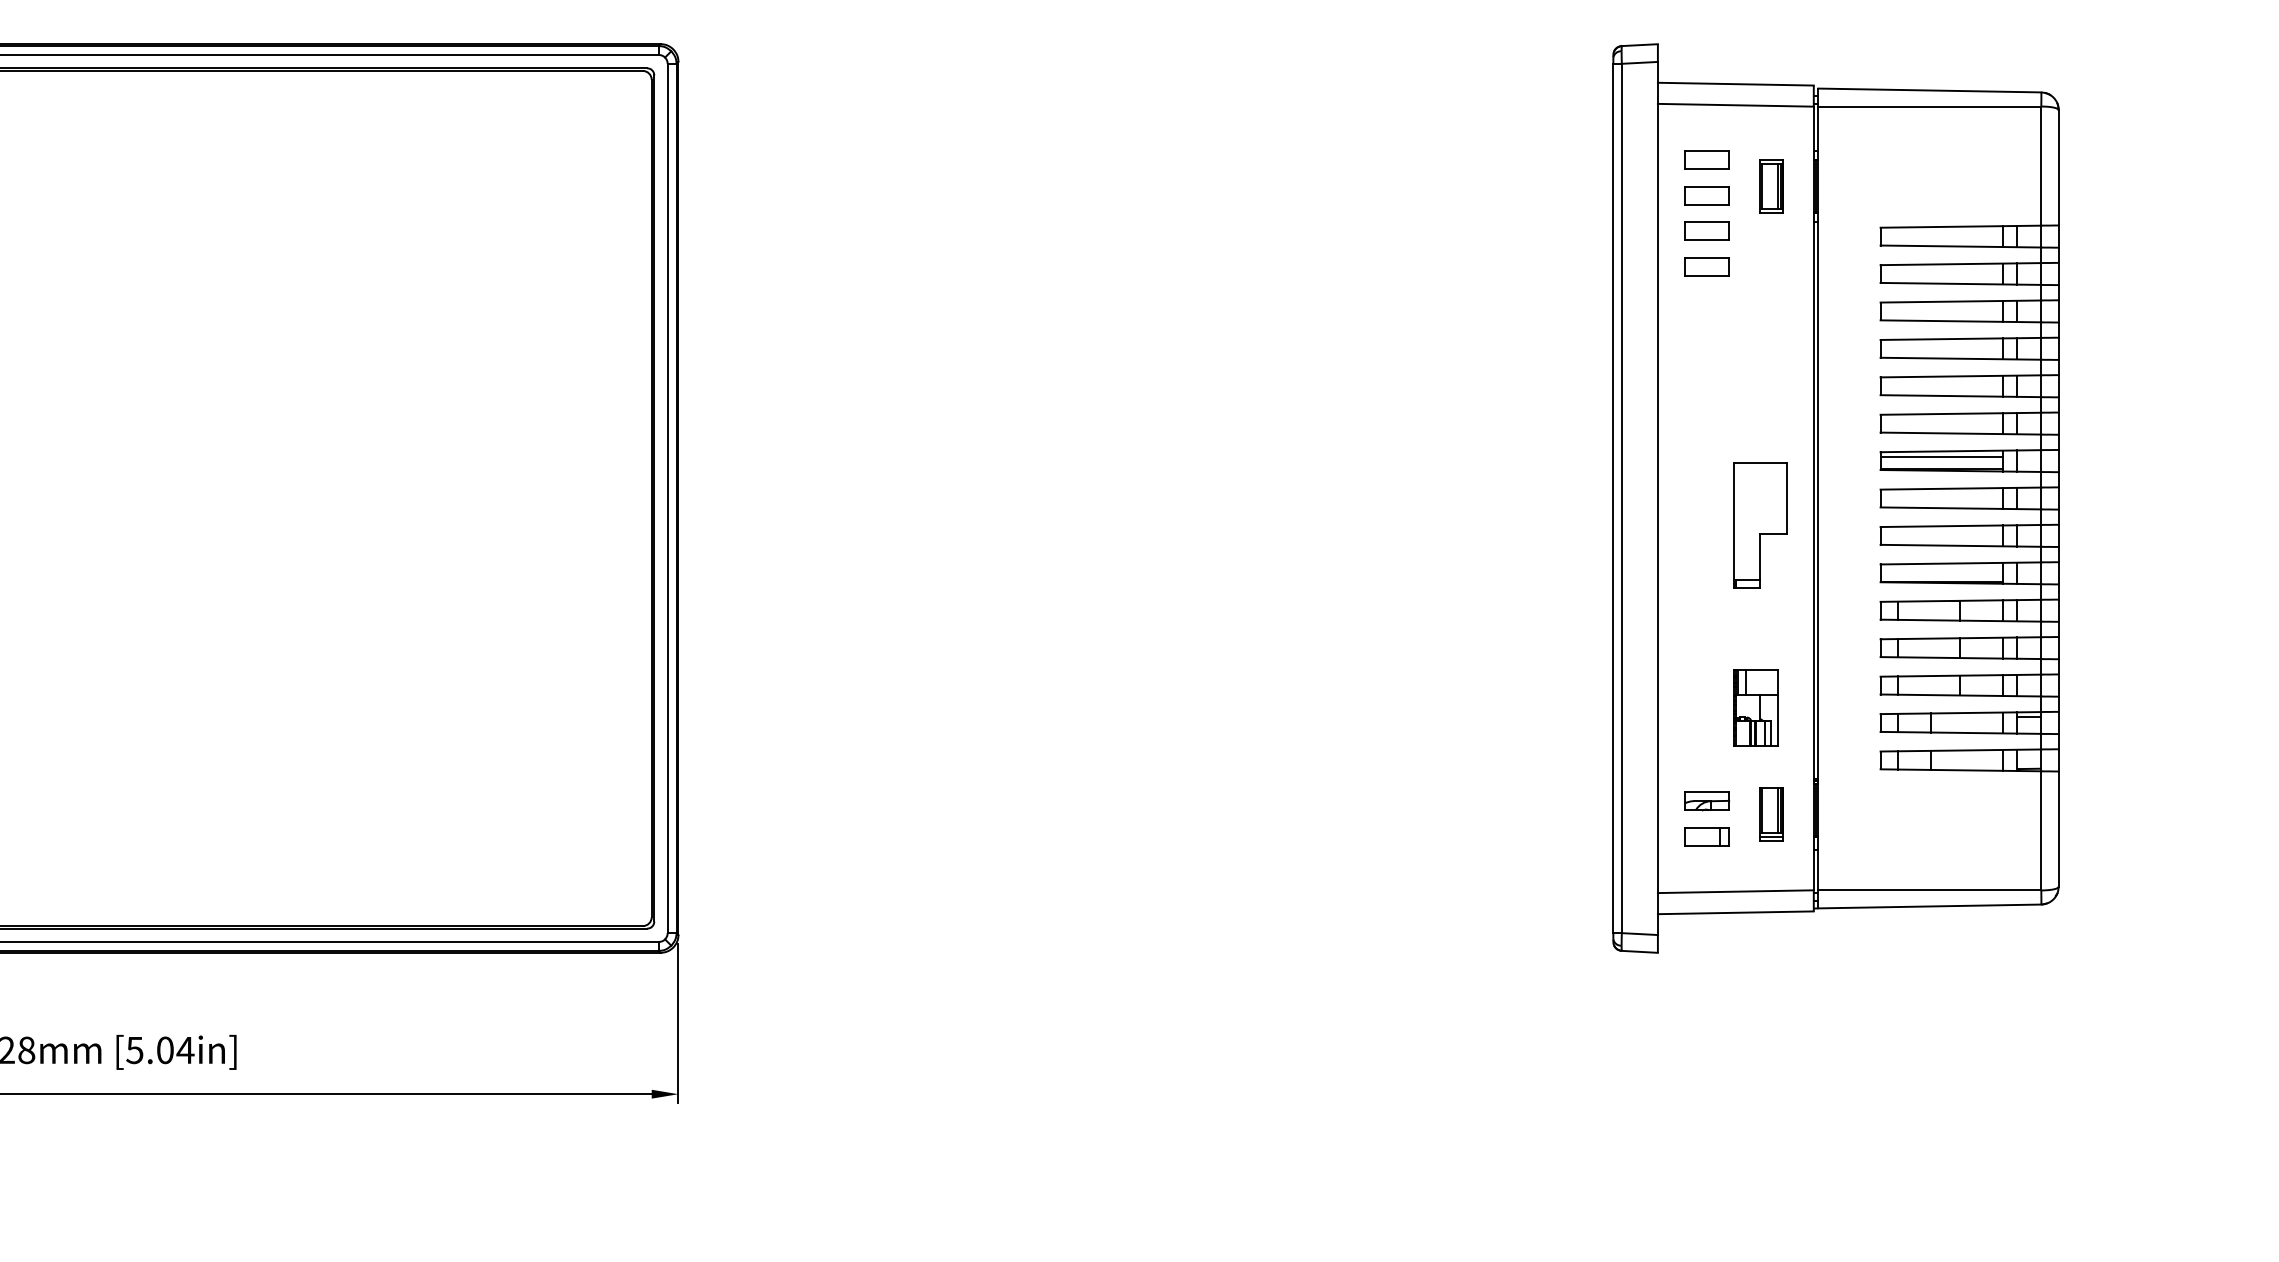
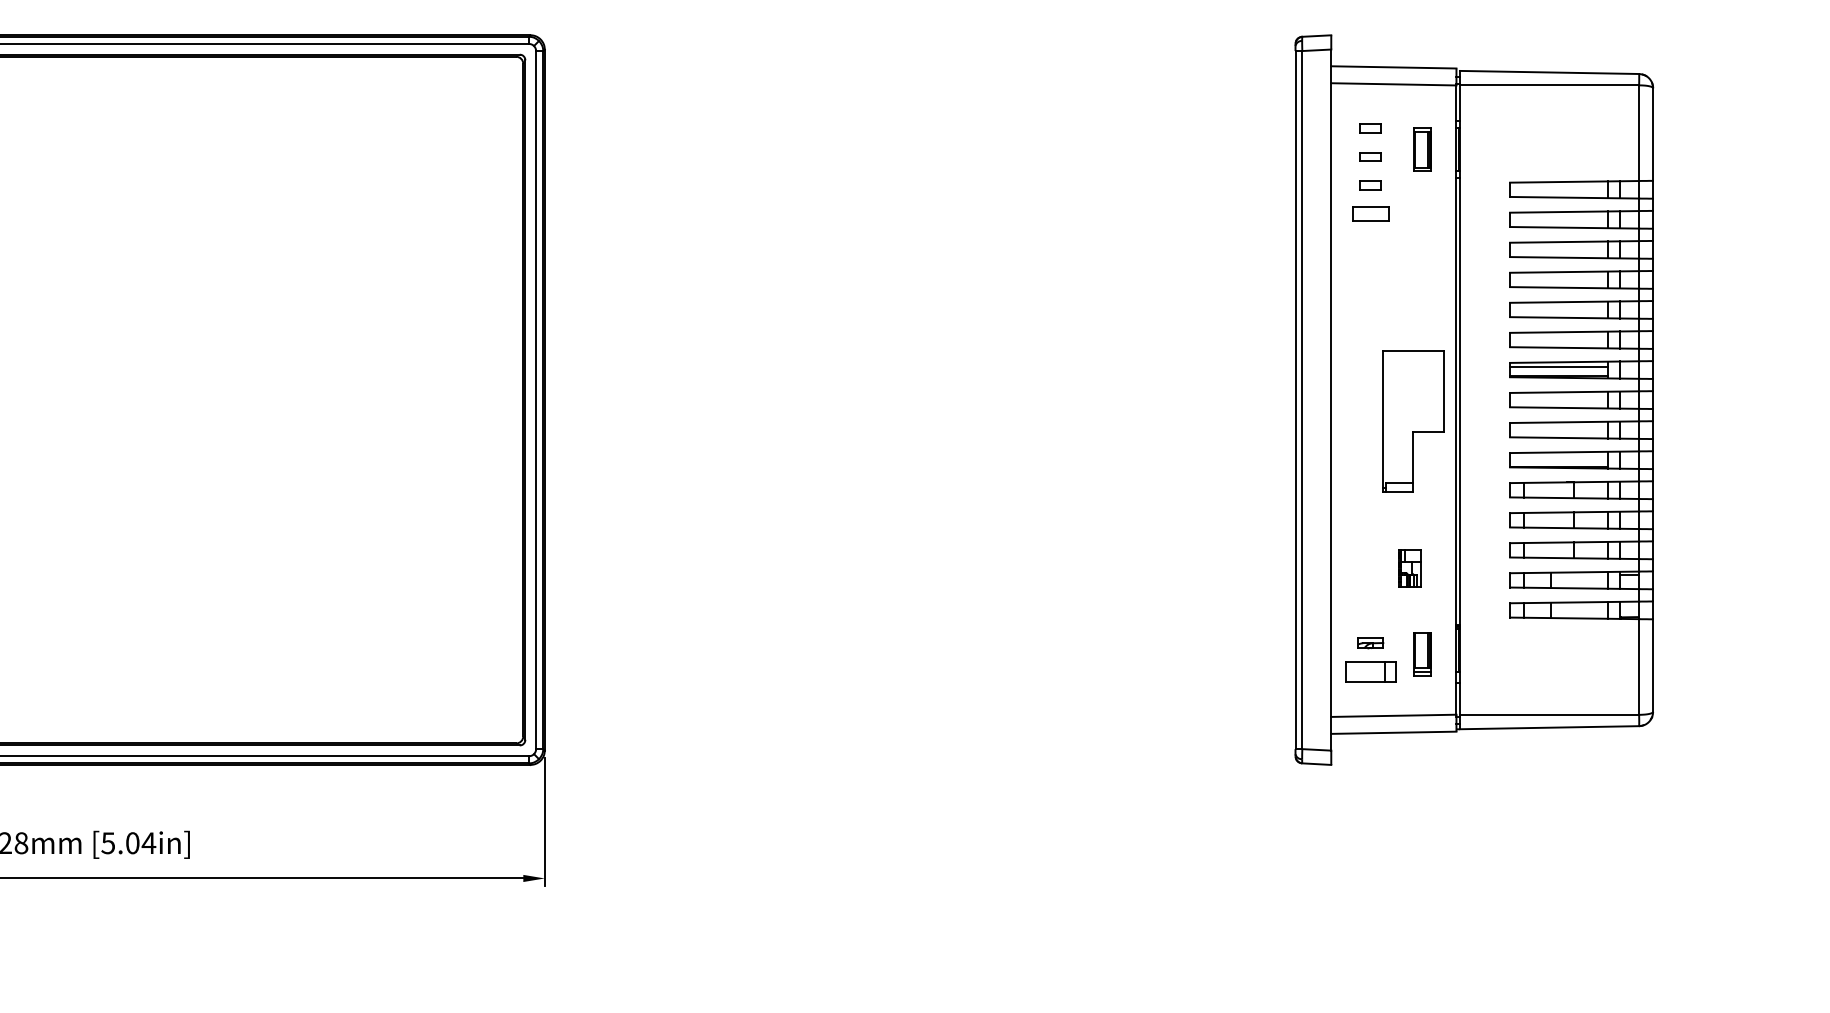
part: (1706, 159) -> (1370, 127), size x0.6
part: (1706, 195) -> (1370, 156), size x0.6
part: (1706, 230) -> (1370, 184), size x0.6
part: (1760, 525) -> (1413, 421), size x1.4
part: (1755, 707) -> (1409, 567), size x0.6
part: (1707, 801) -> (1371, 643), size x0.7
part: (1706, 836) -> (1370, 671), size x1.4

